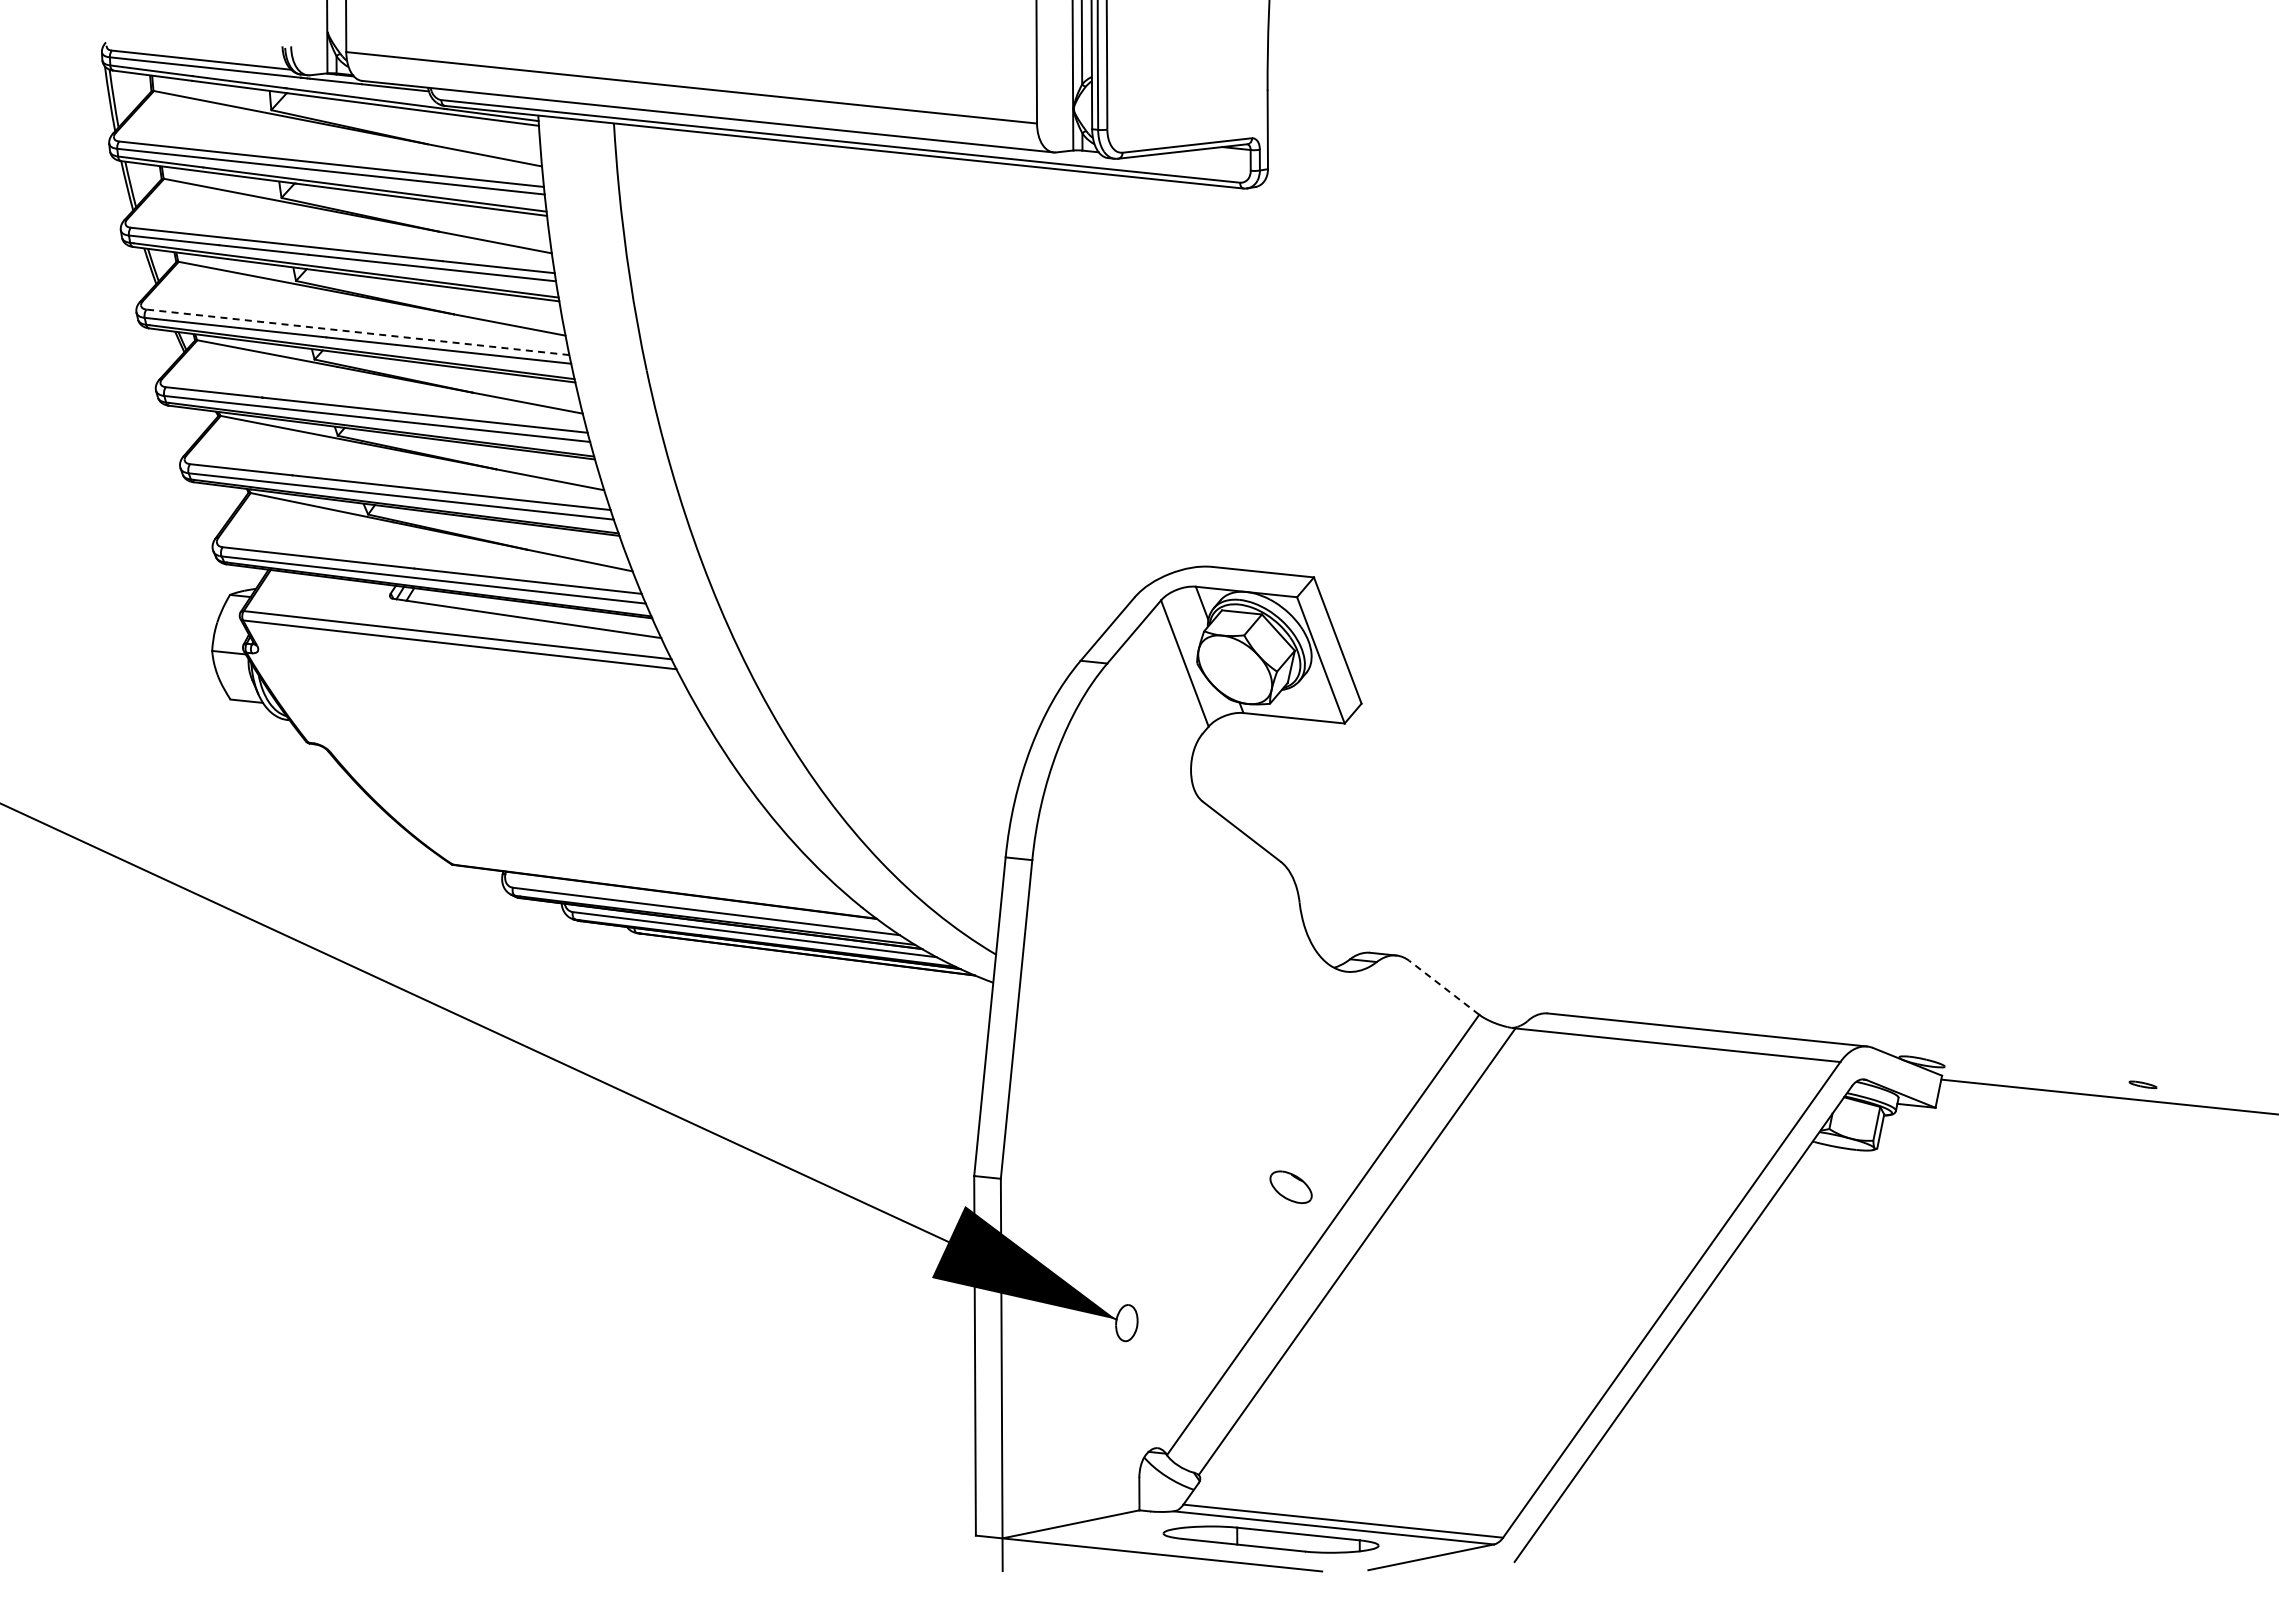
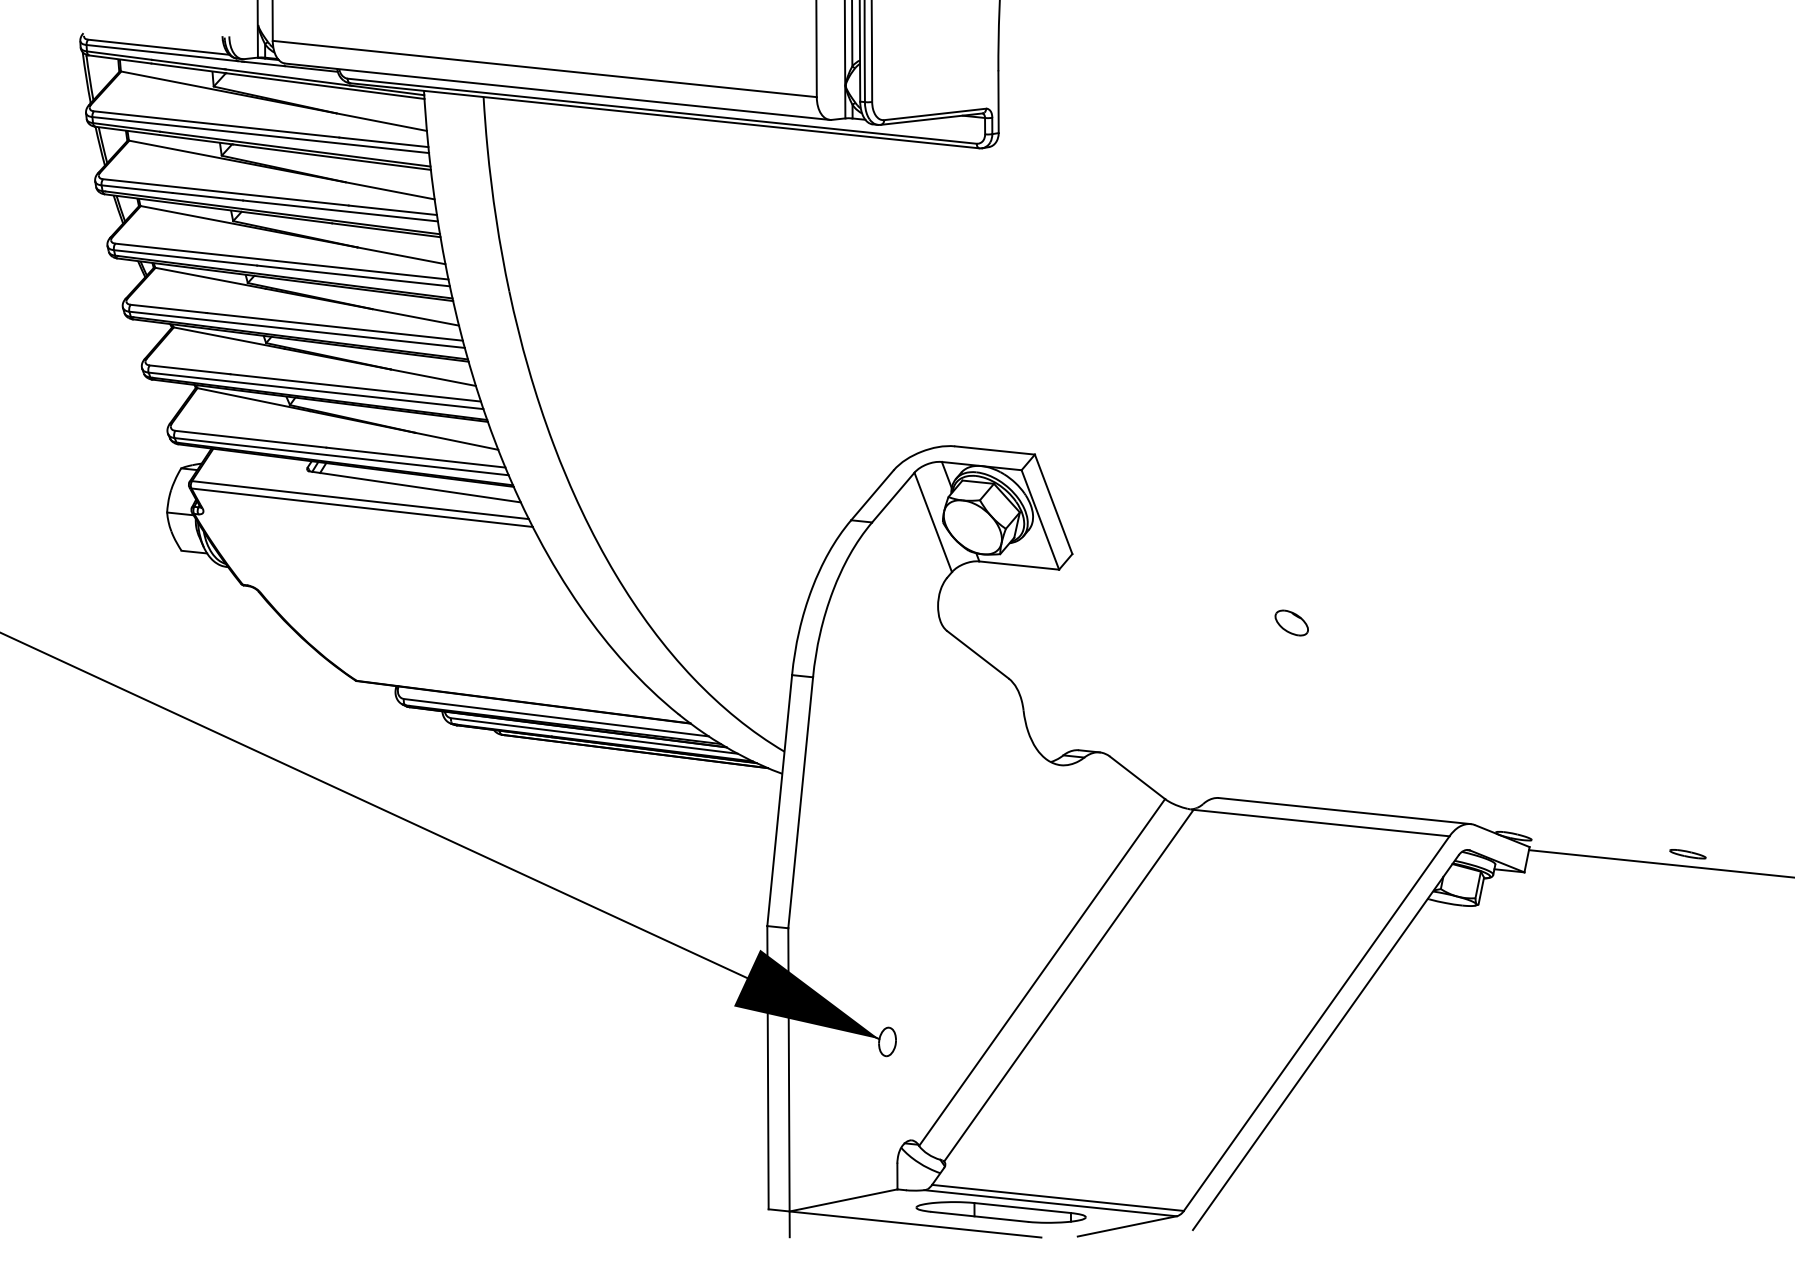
line: (358, 332) -> (282, 261), dashed -> solid
line: (1443, 987) -> (1136, 777), dashed -> solid
part: (2142, 1084) -> (1687, 853), size x1.67
part: (1290, 1187) -> (1291, 623), moved

